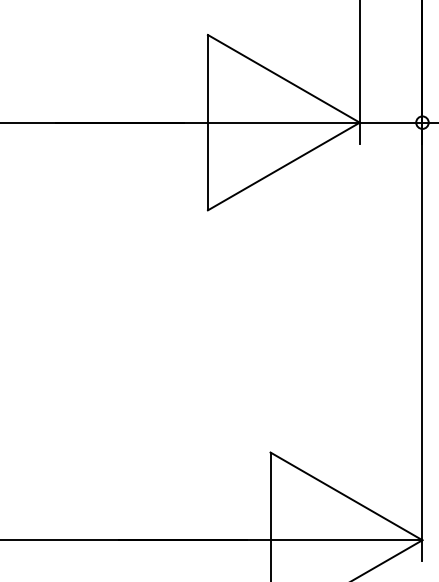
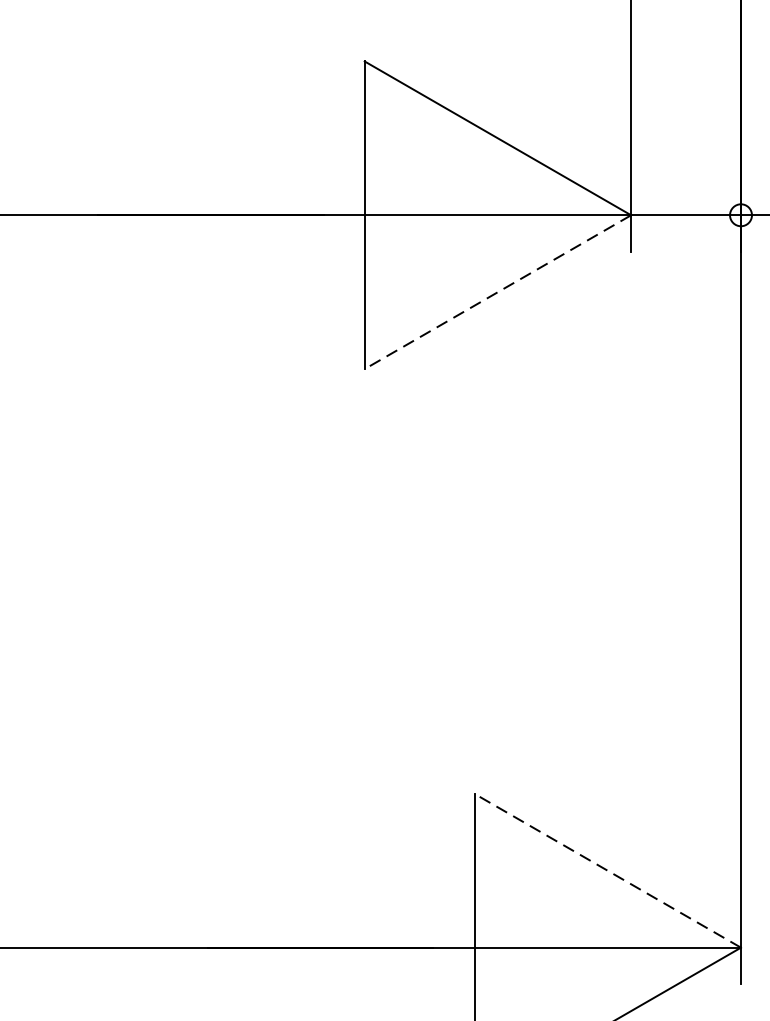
line: (283, 166) -> (497, 292), solid -> dashed
line: (346, 496) -> (607, 870), solid -> dashed

